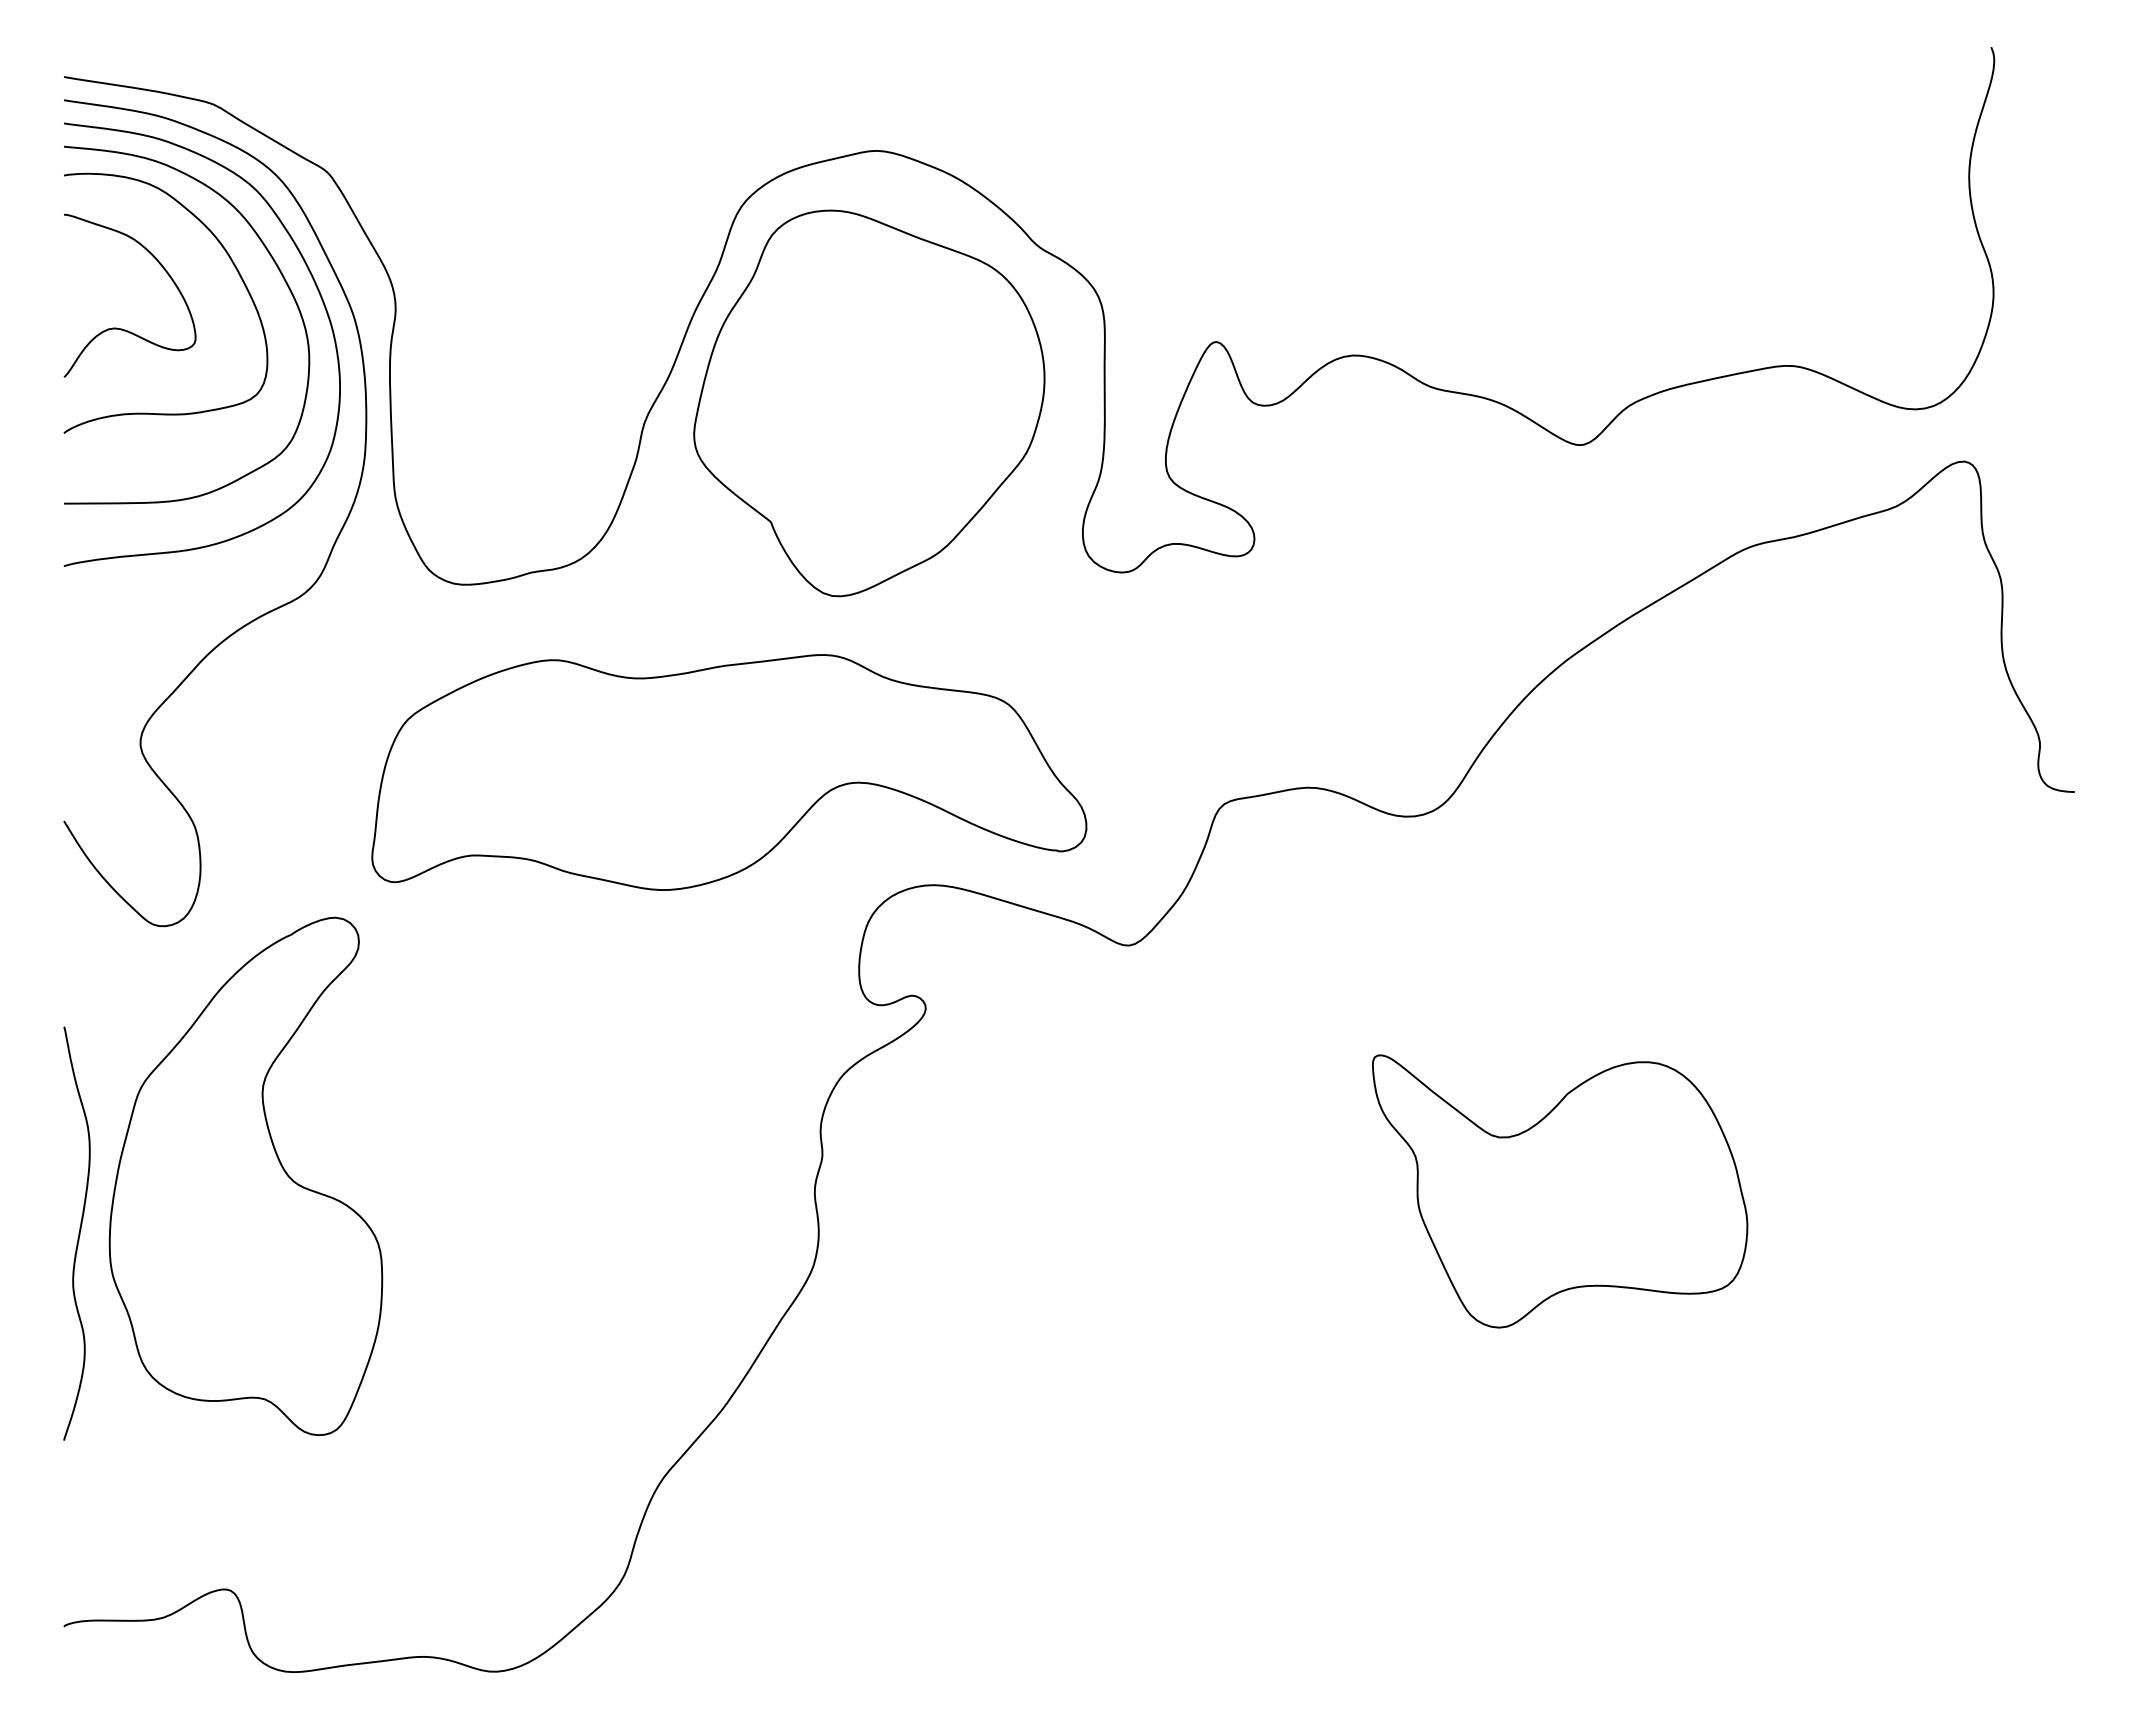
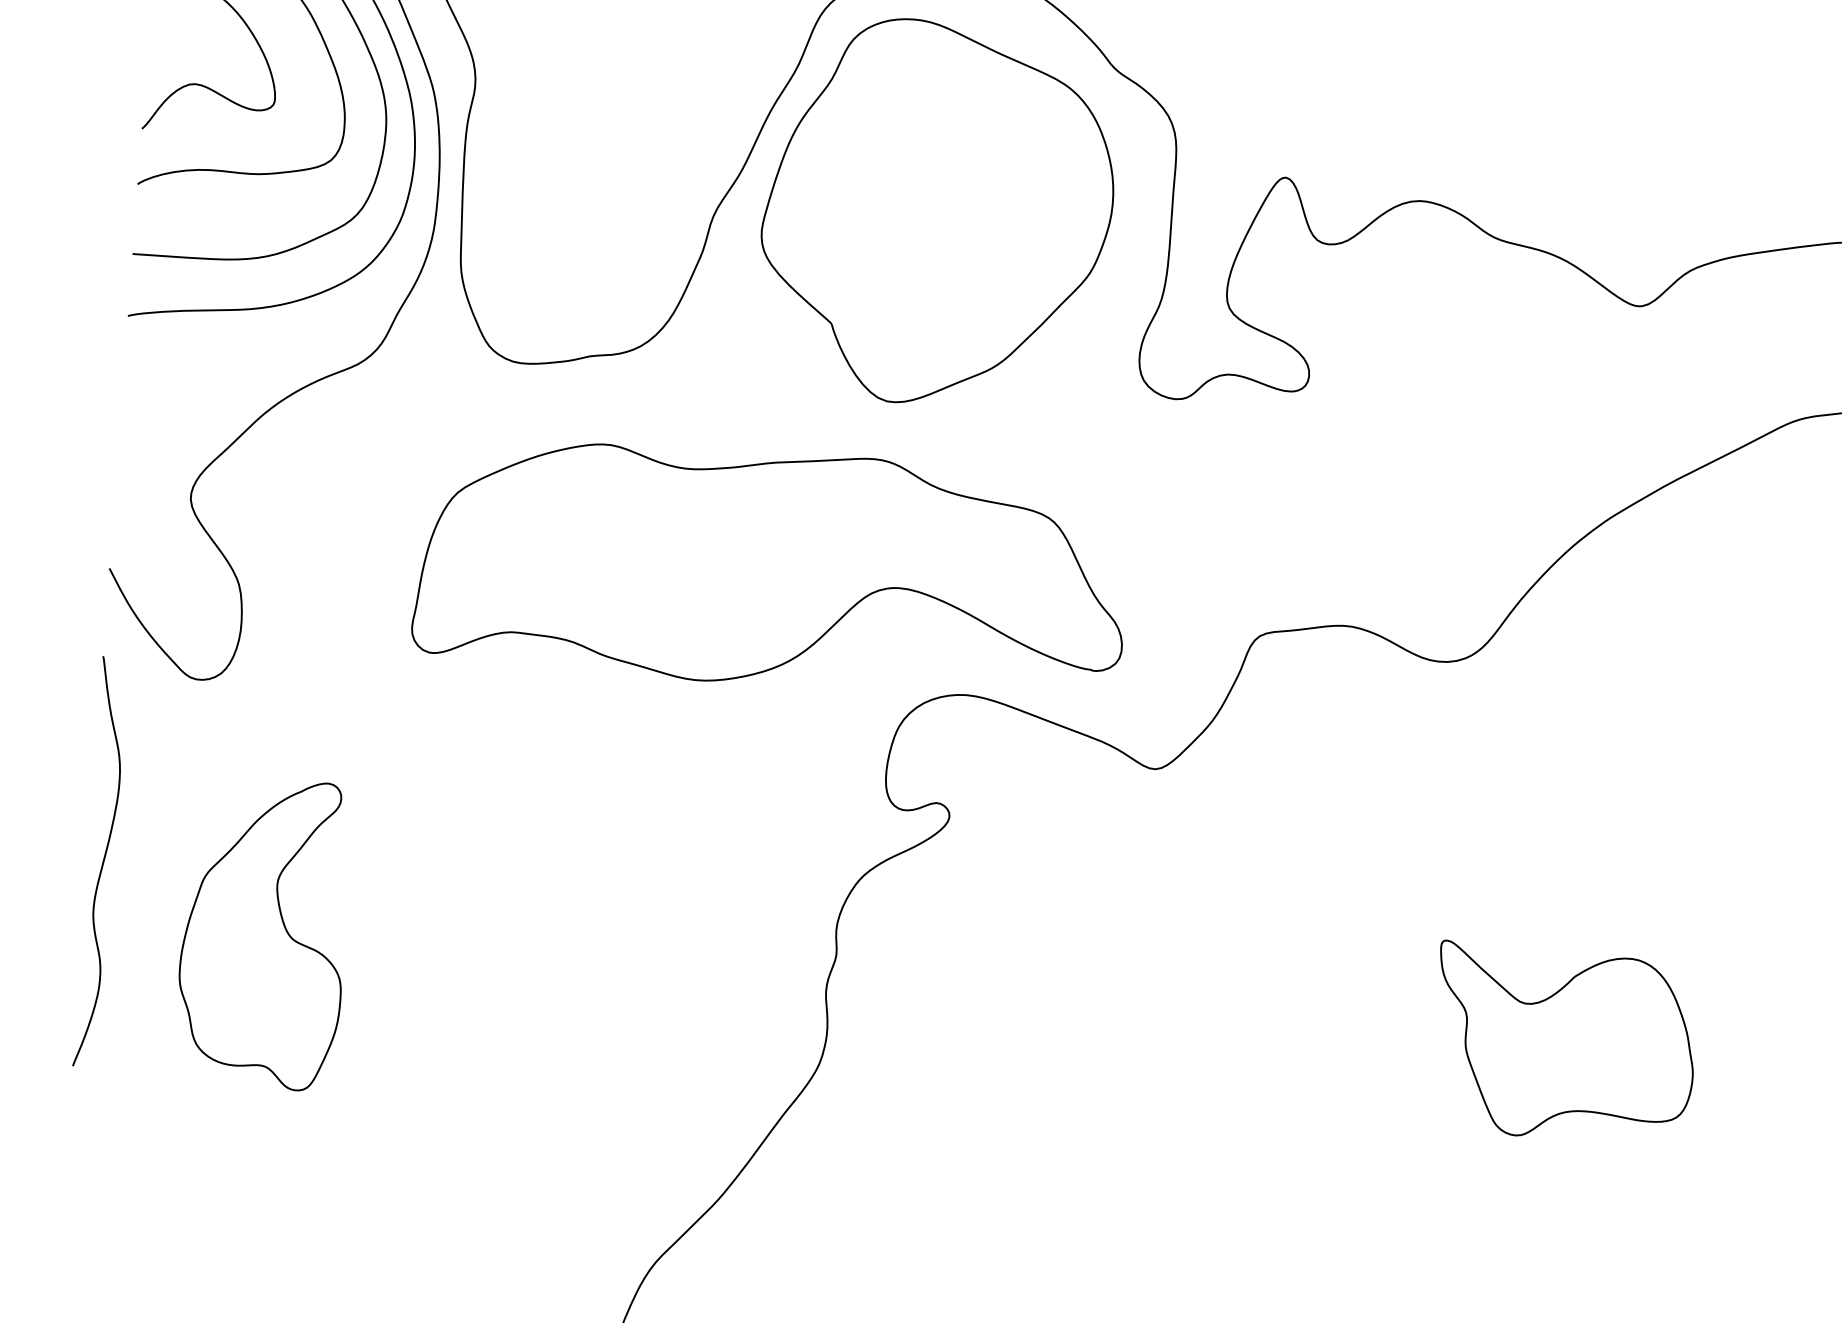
part: (245, 1175) -> (263, 932), size x0.6
part: (1560, 1191) -> (1564, 1044), size x0.7
curve: (78, 1233) -> (102, 862), moved

